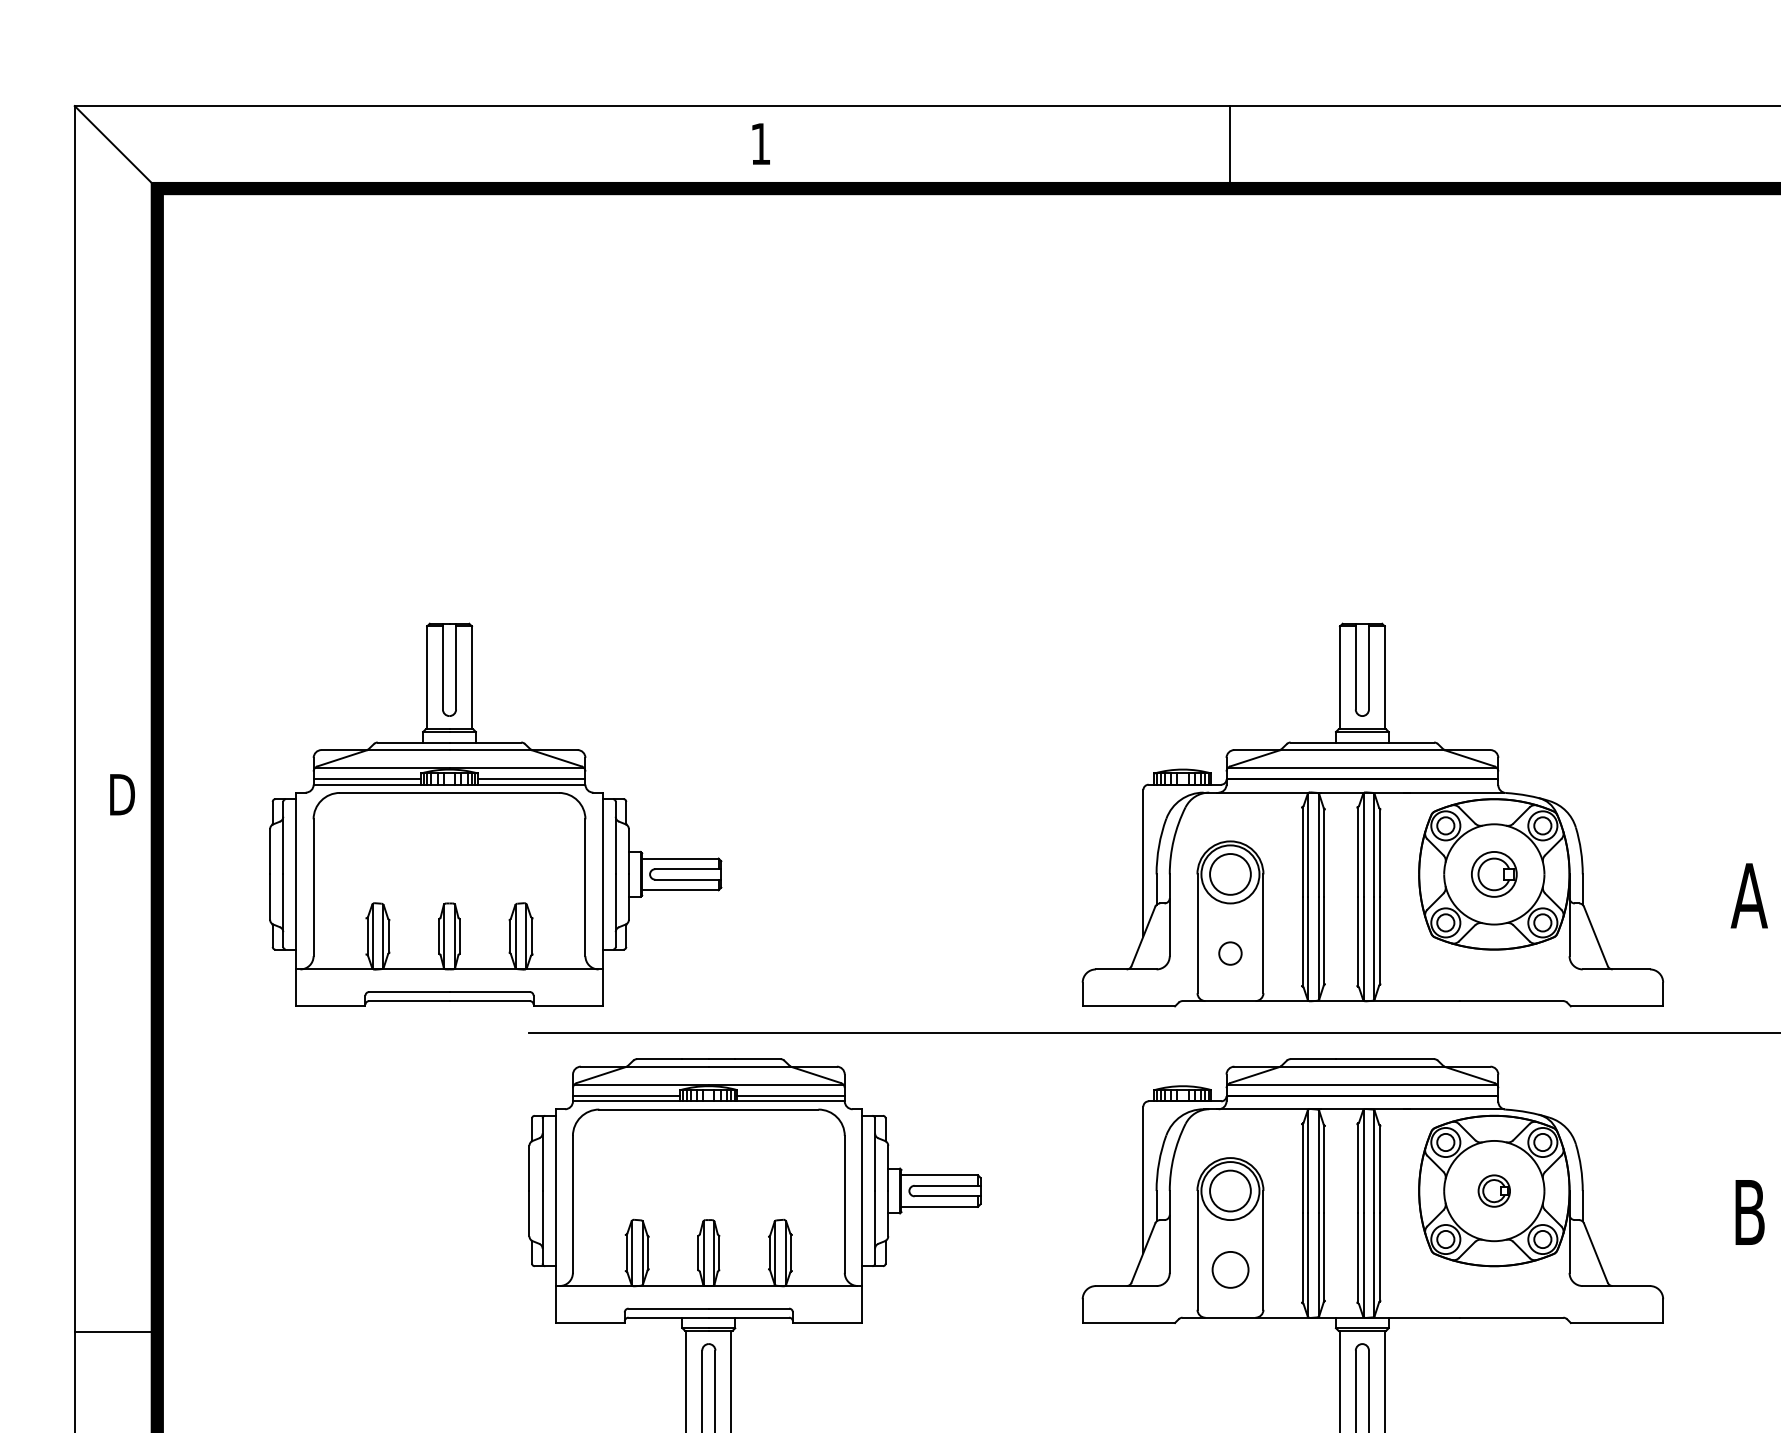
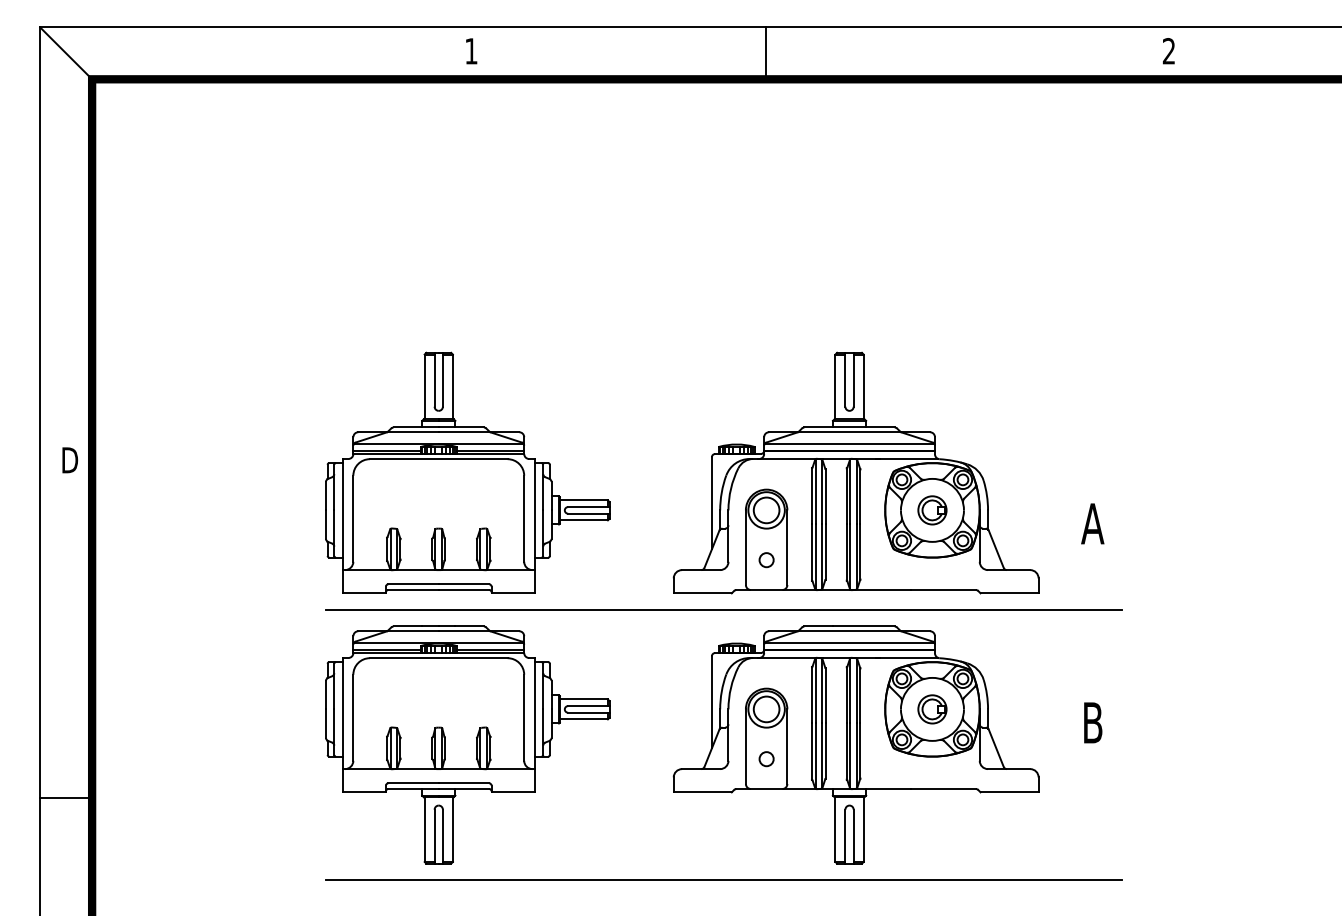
part: (495, 814) -> (467, 472), moved
part: (1494, 1191) -> (932, 709), size x1.43
circle: (1230, 1270) -> (766, 759), size x0.62

